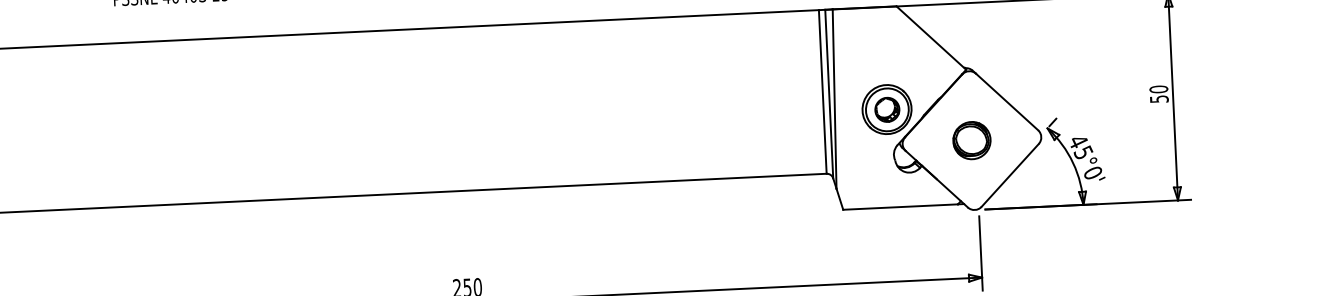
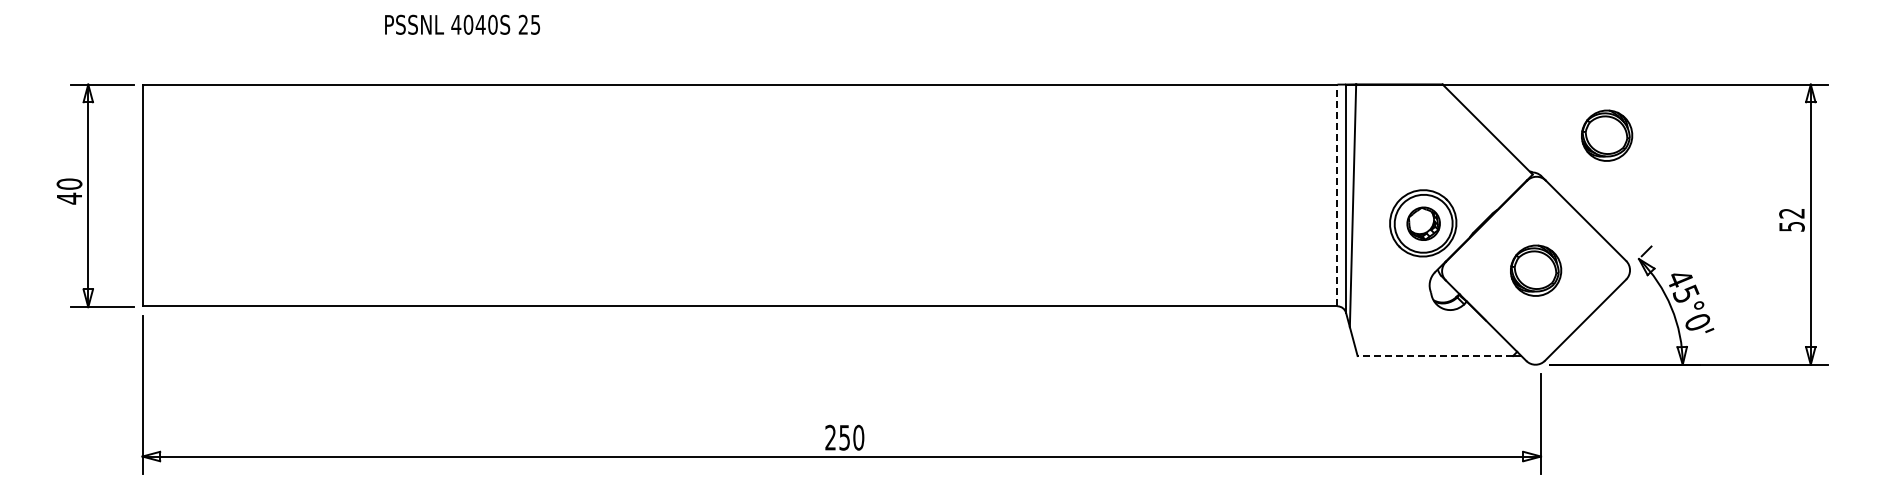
part: (1019, 38) -> (1607, 135), added
text: (1158, 89) -> (1791, 213), 50 -> 52
line: (822, 91) -> (1337, 195), solid -> dashed
line: (900, 207) -> (1435, 356), solid -> dashed

